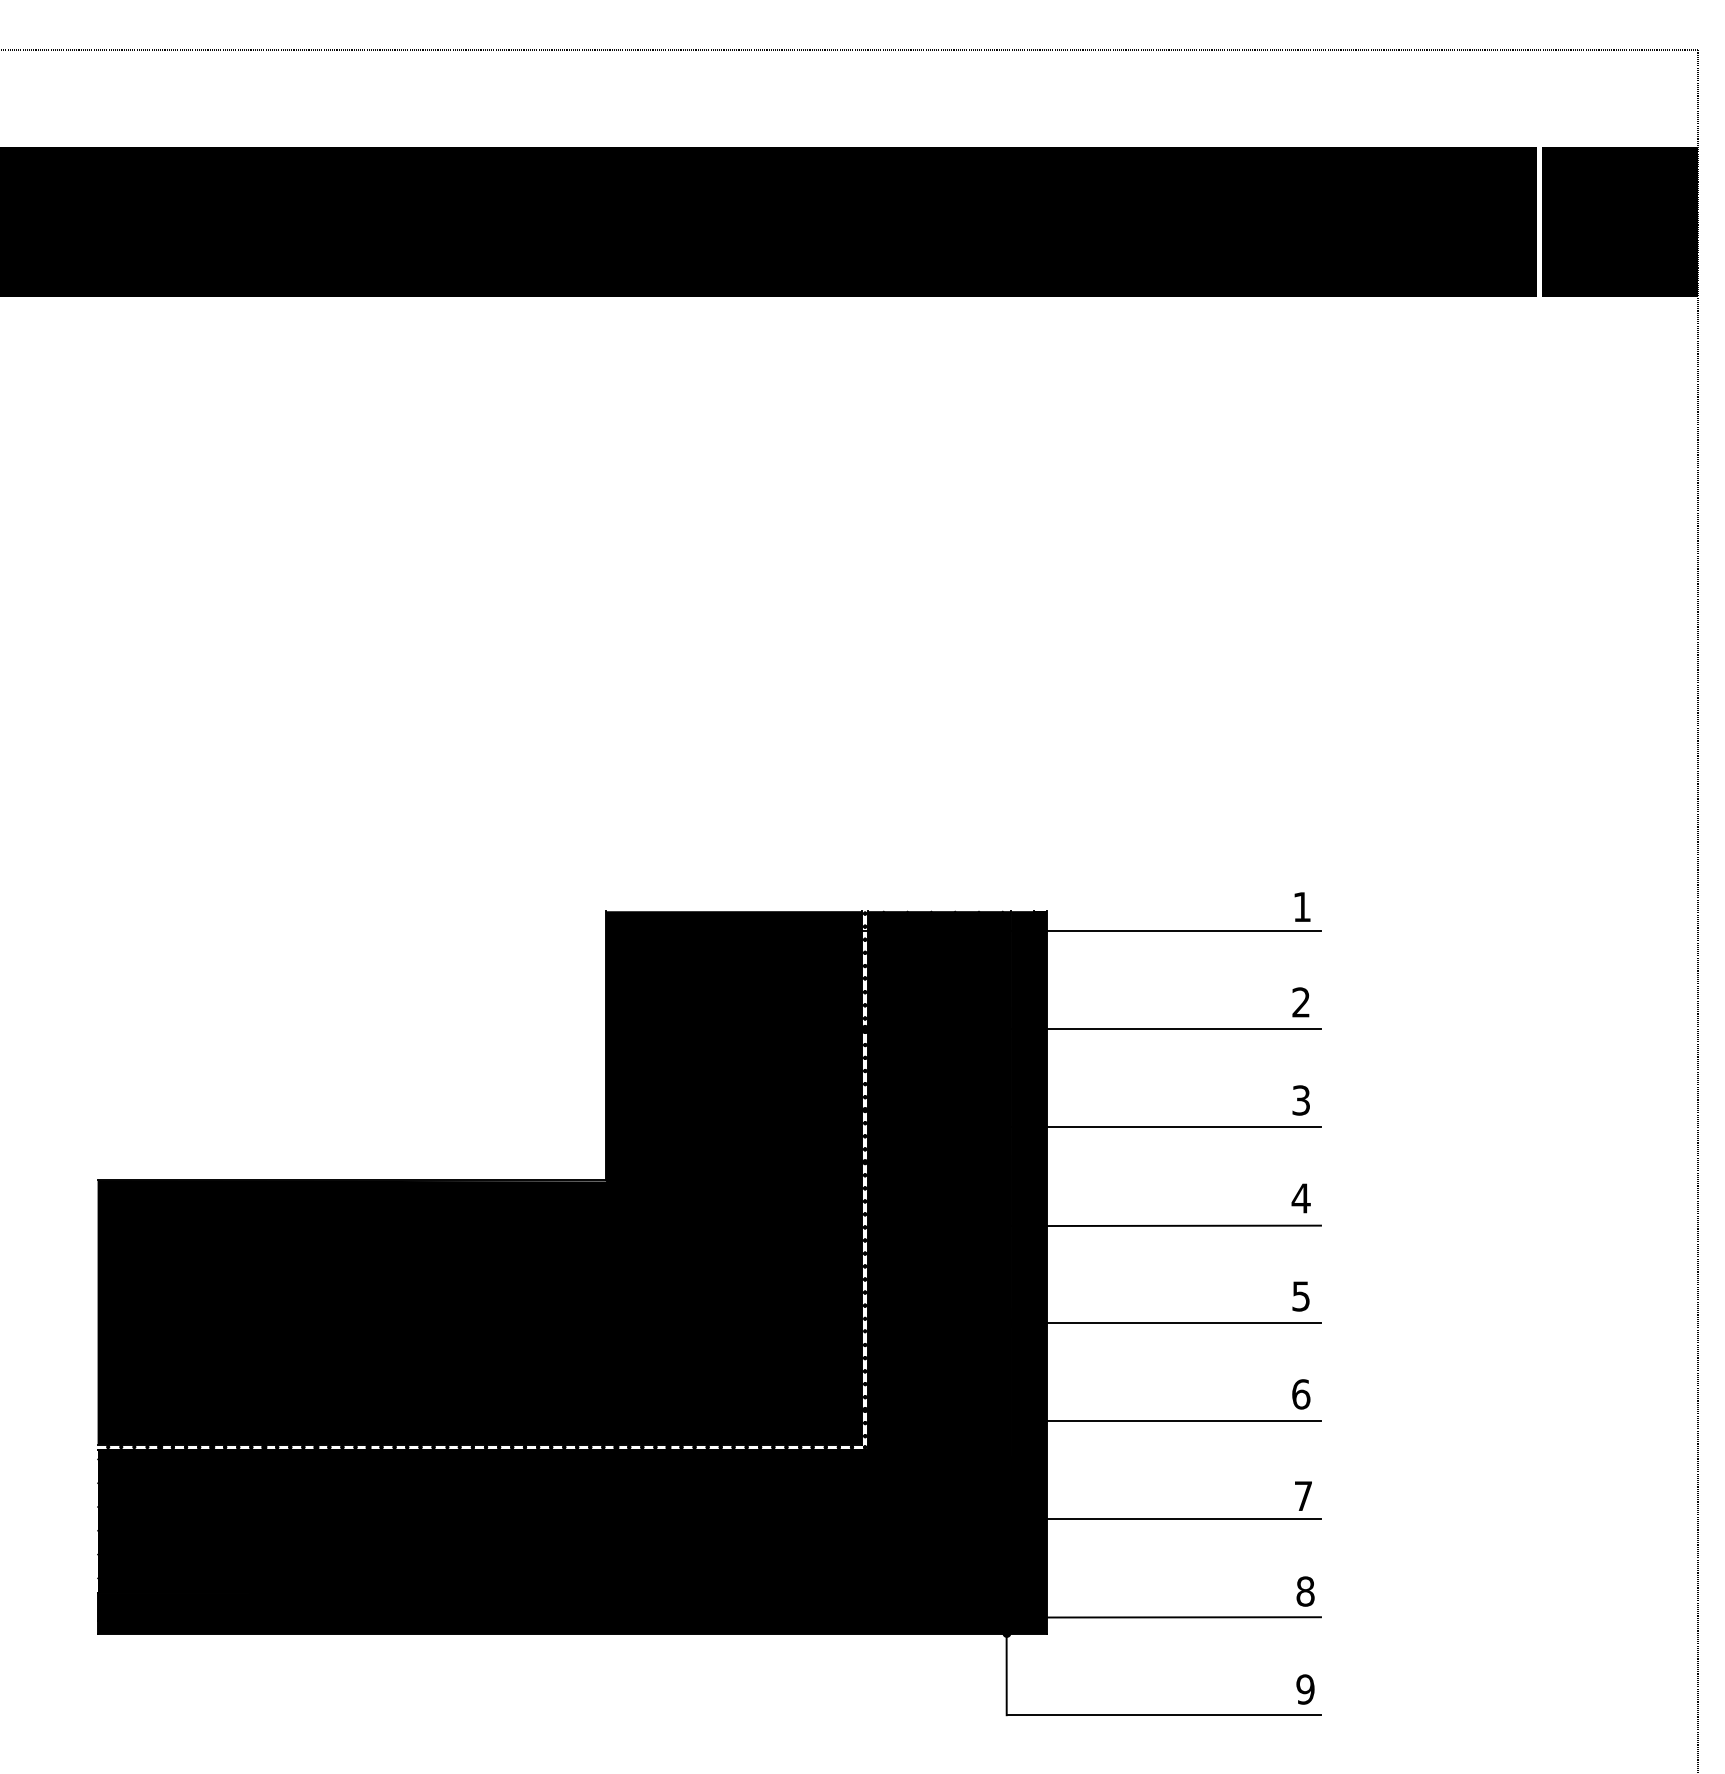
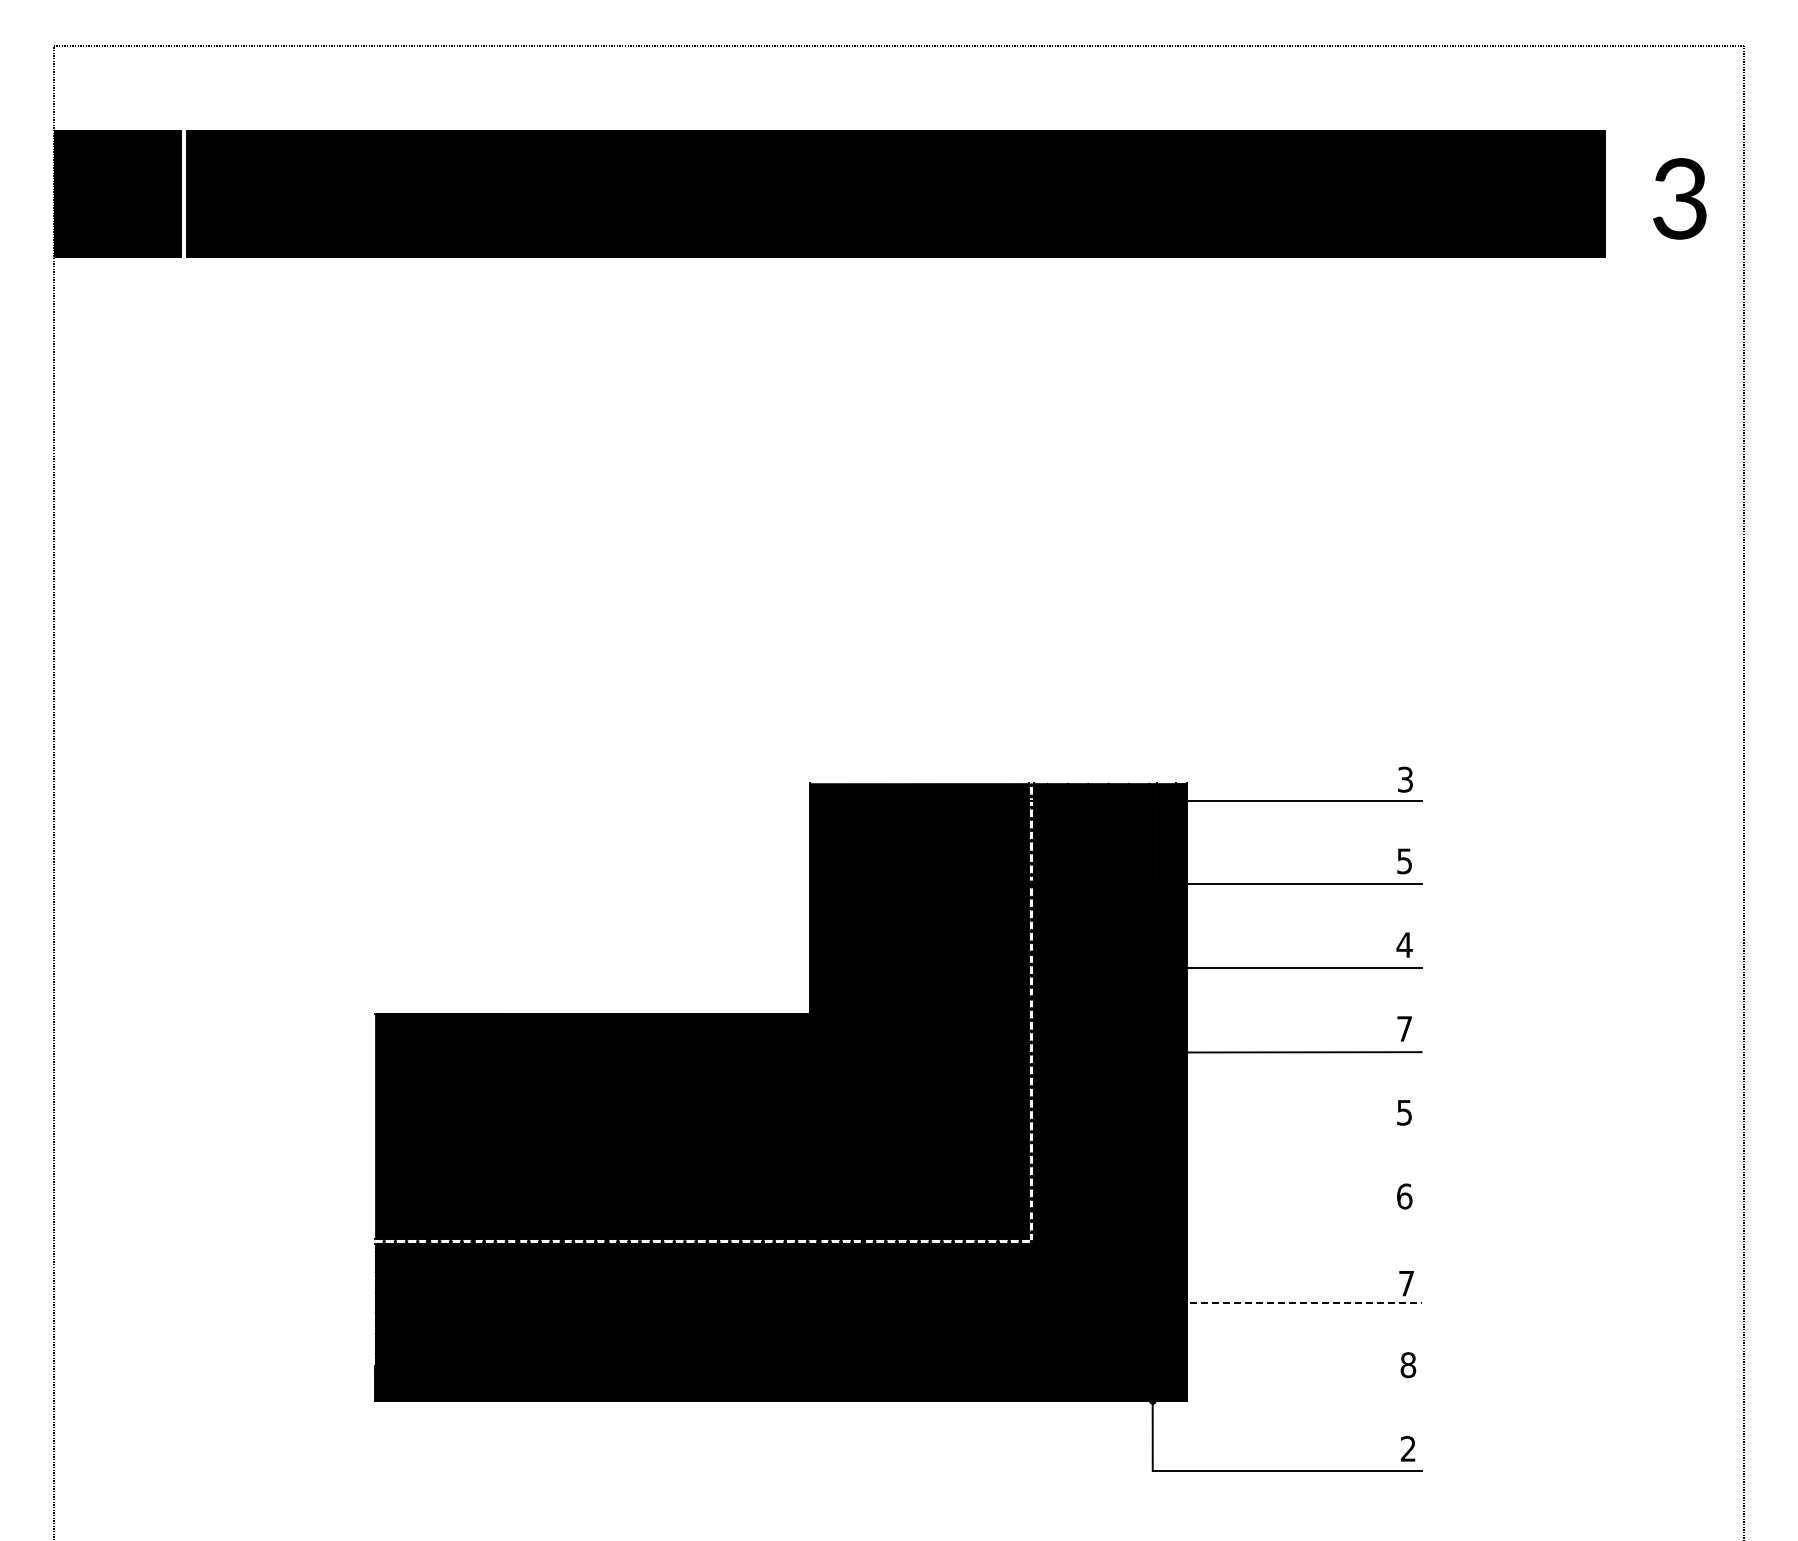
fill: (1620, 221) -> (1677, 193), removed
text: (1302, 906) -> (1405, 779), 1 -> 3
text: (1301, 1002) -> (1404, 861), 2 -> 5
text: (1301, 1100) -> (1404, 945), 3 -> 4
text: (1301, 1197) -> (1404, 1028), 4 -> 7
line: (1165, 1323) -> (1288, 1135), removed
line: (1172, 1421) -> (1294, 1219), removed
line: (1172, 1519) -> (1294, 1303), solid -> dashed
line: (1179, 1617) -> (1300, 1387), removed
text: (1305, 1688) -> (1408, 1448), 9 -> 2

